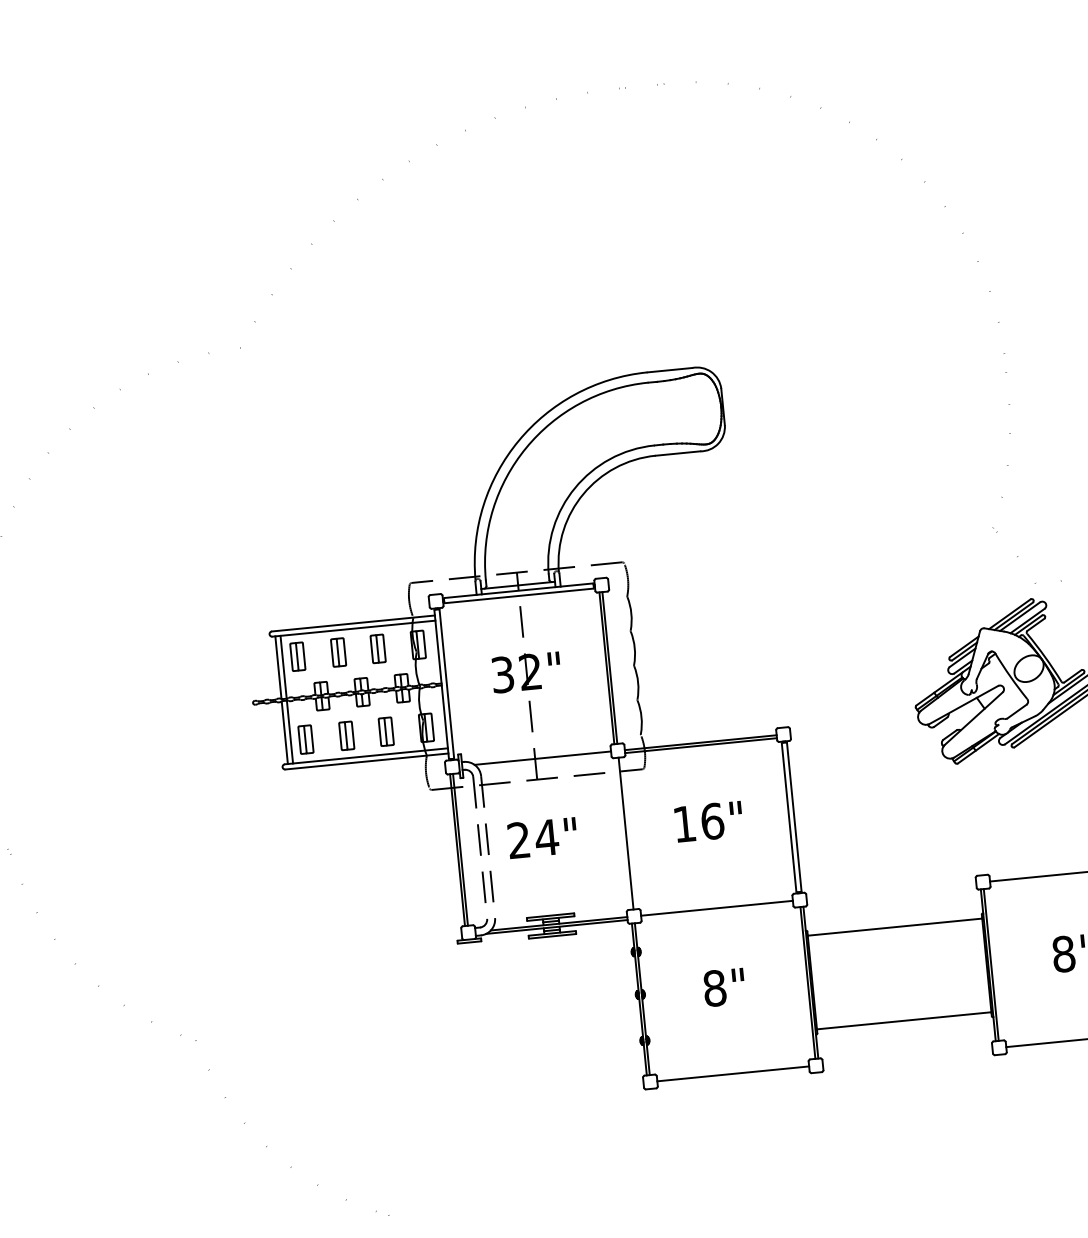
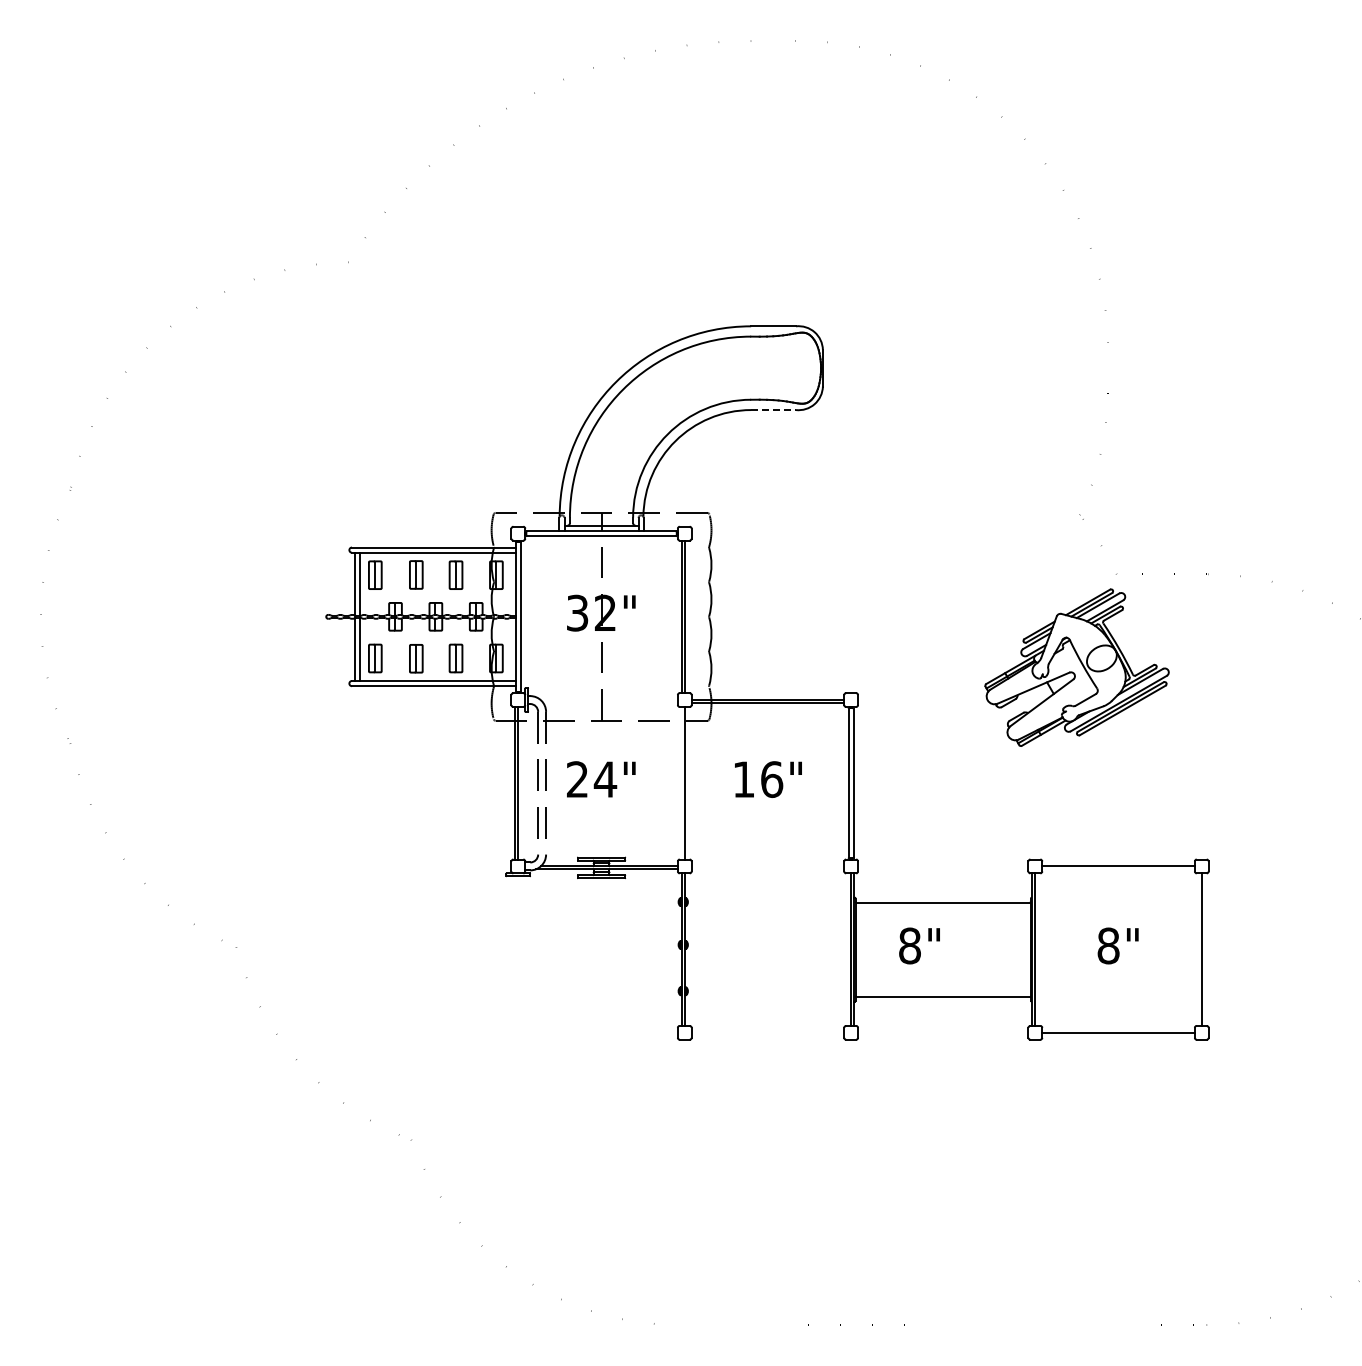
line: (679, 453) -> (774, 410), solid -> dashed
line: (542, 758) -> (608, 700), removed
line: (716, 908) -> (767, 866), removed
text: (724, 987) -> (919, 945), moved
line: (732, 1073) -> (767, 1032), removed

